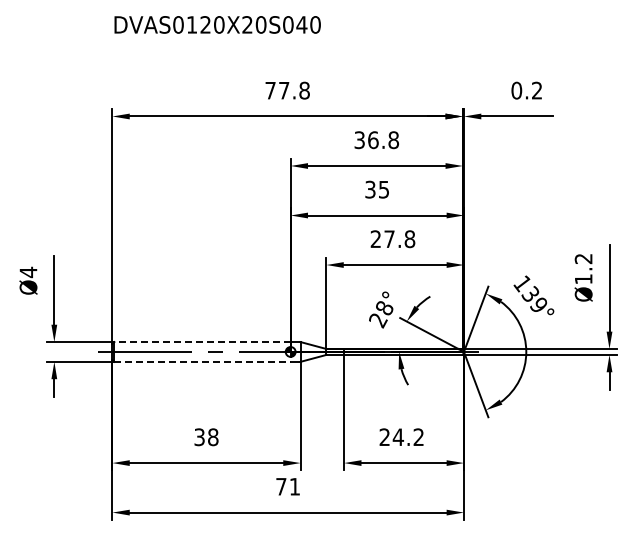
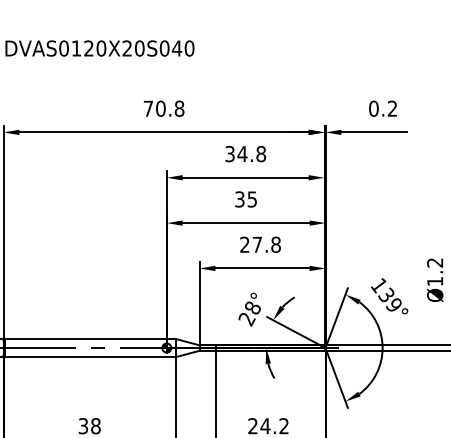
text: (283, 90) -> (160, 108), 77.8 -> 70.8
text: (372, 140) -> (241, 154), 36.8 -> 34.8
line: (202, 342) -> (86, 339), dashed -> solid
line: (203, 361) -> (86, 356), dashed -> solid

